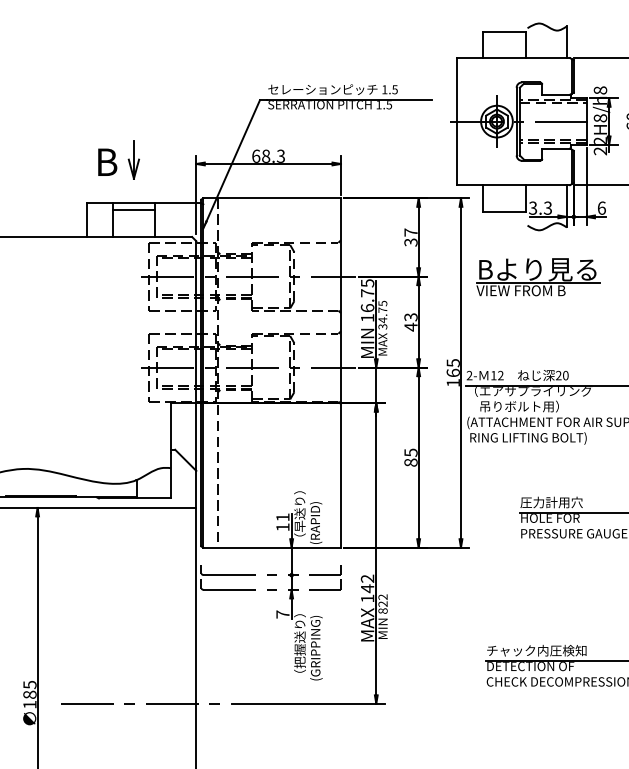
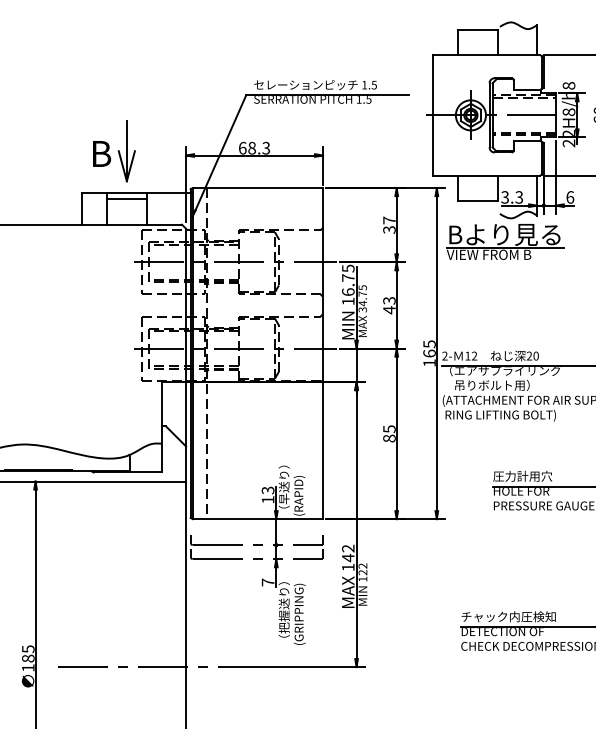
part: (133, 159) -> (126, 151), size x1.67
part: (538, 277) -> (505, 242), moved
text: (282, 517) -> (267, 490), 11 -> 13
text: (382, 610) -> (362, 578), 822 -> 122

